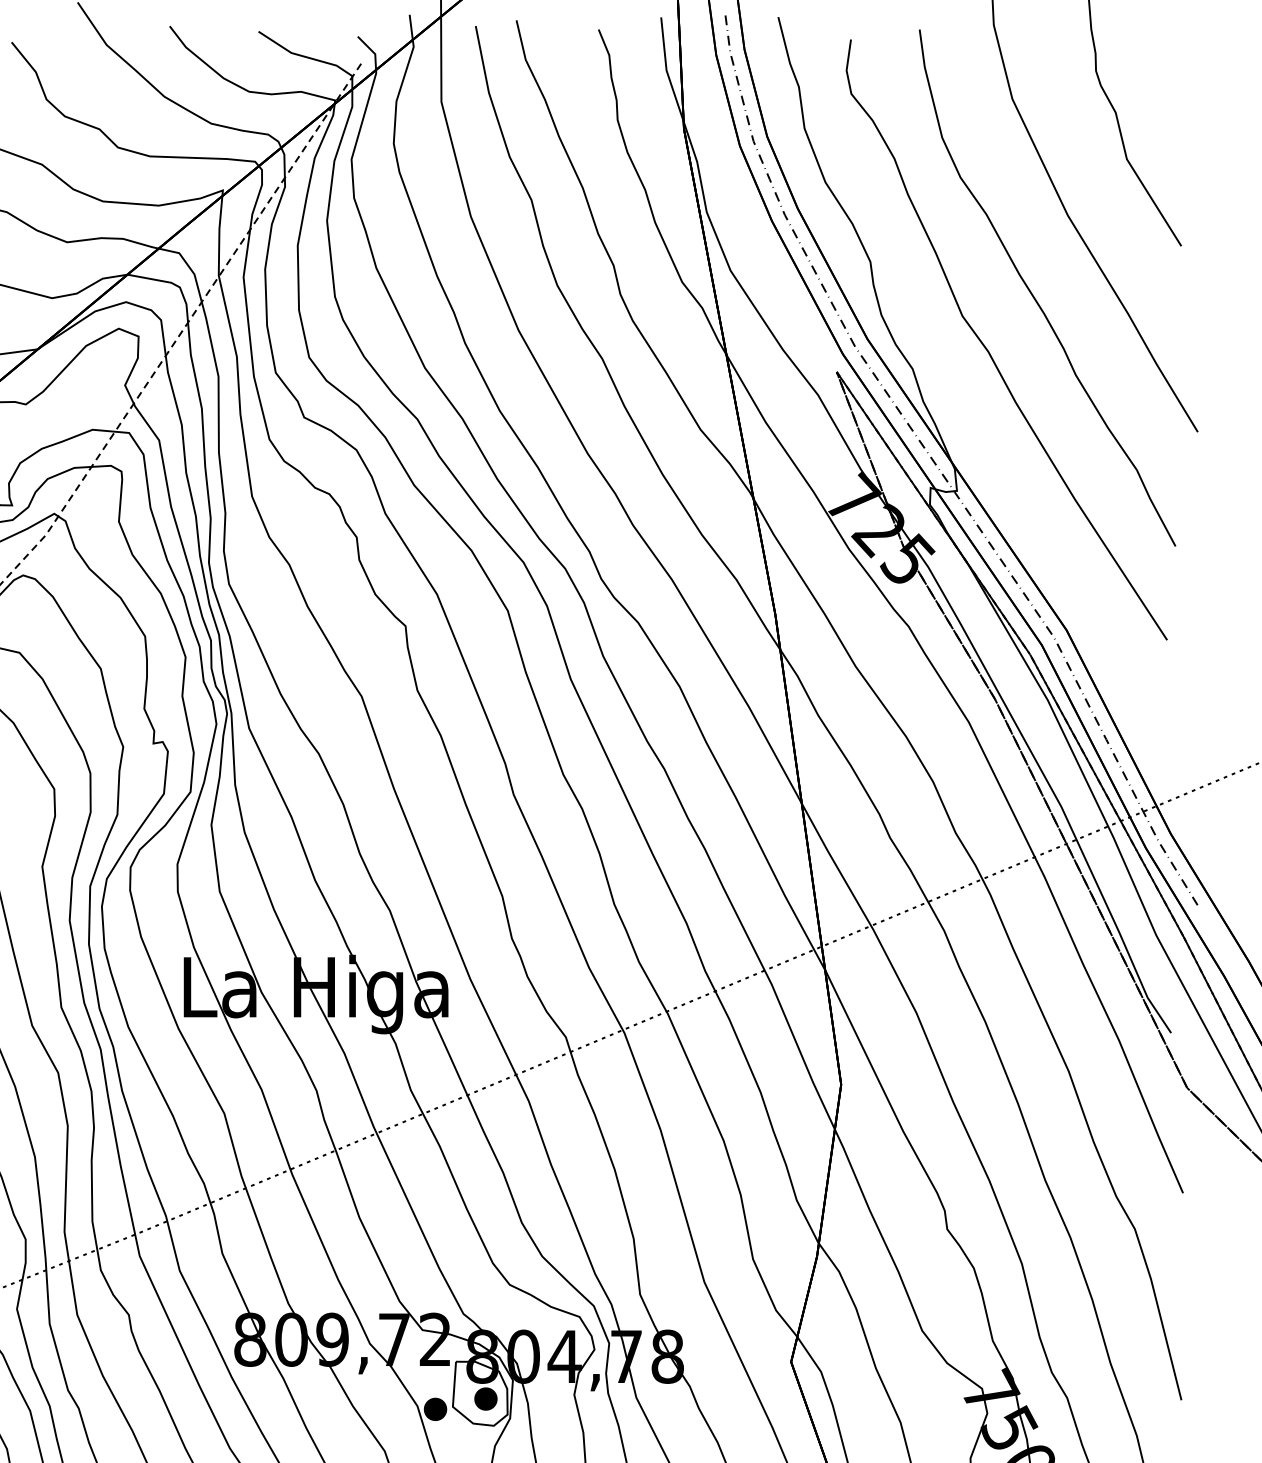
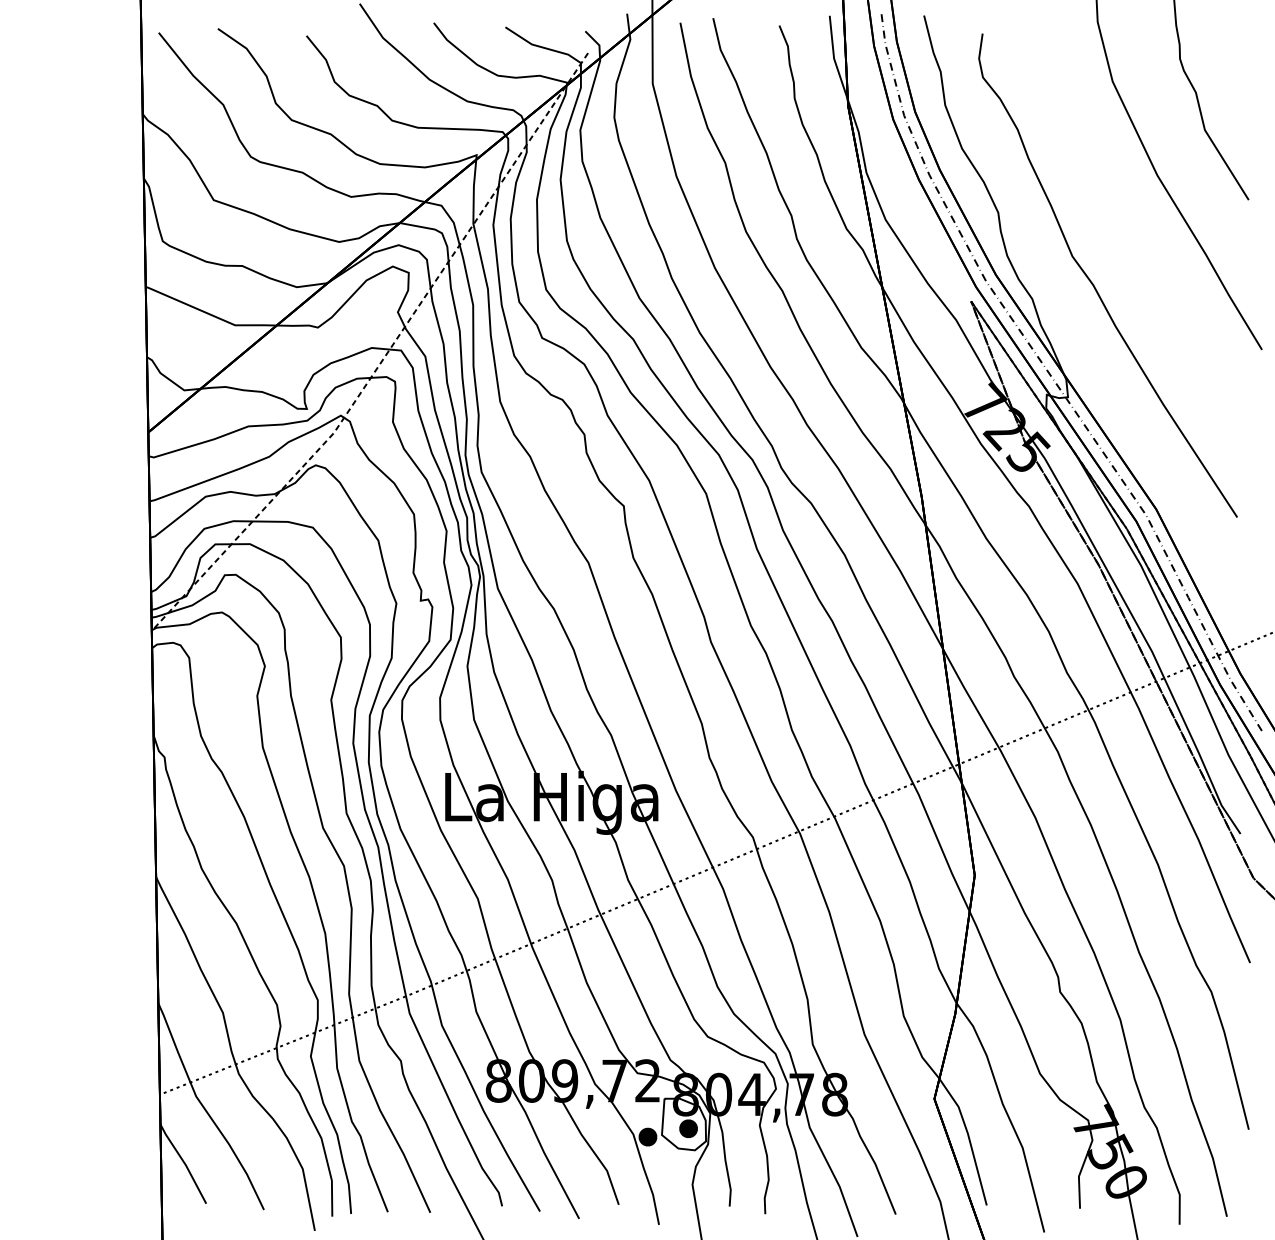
curve: (1035, 297) -> (1131, 241), removed

